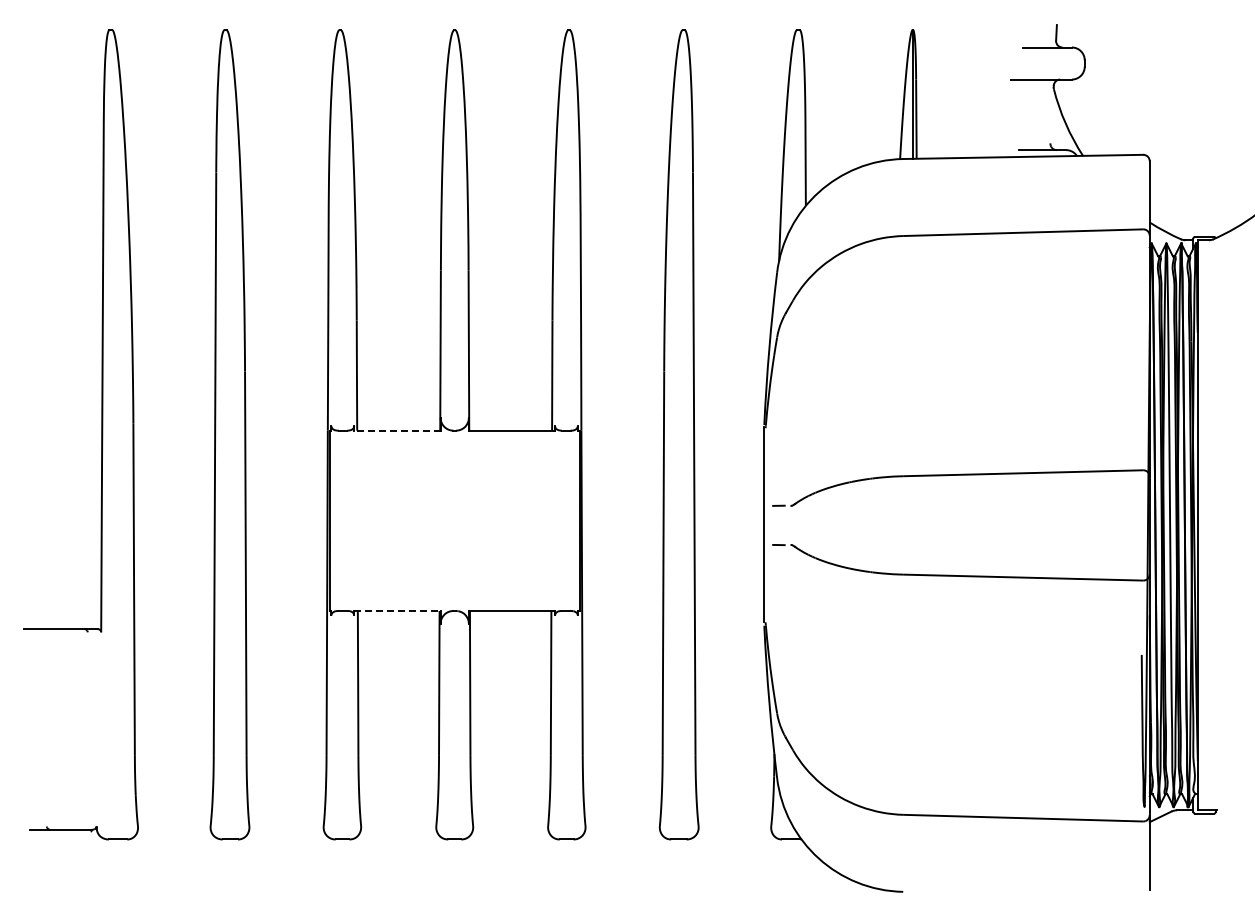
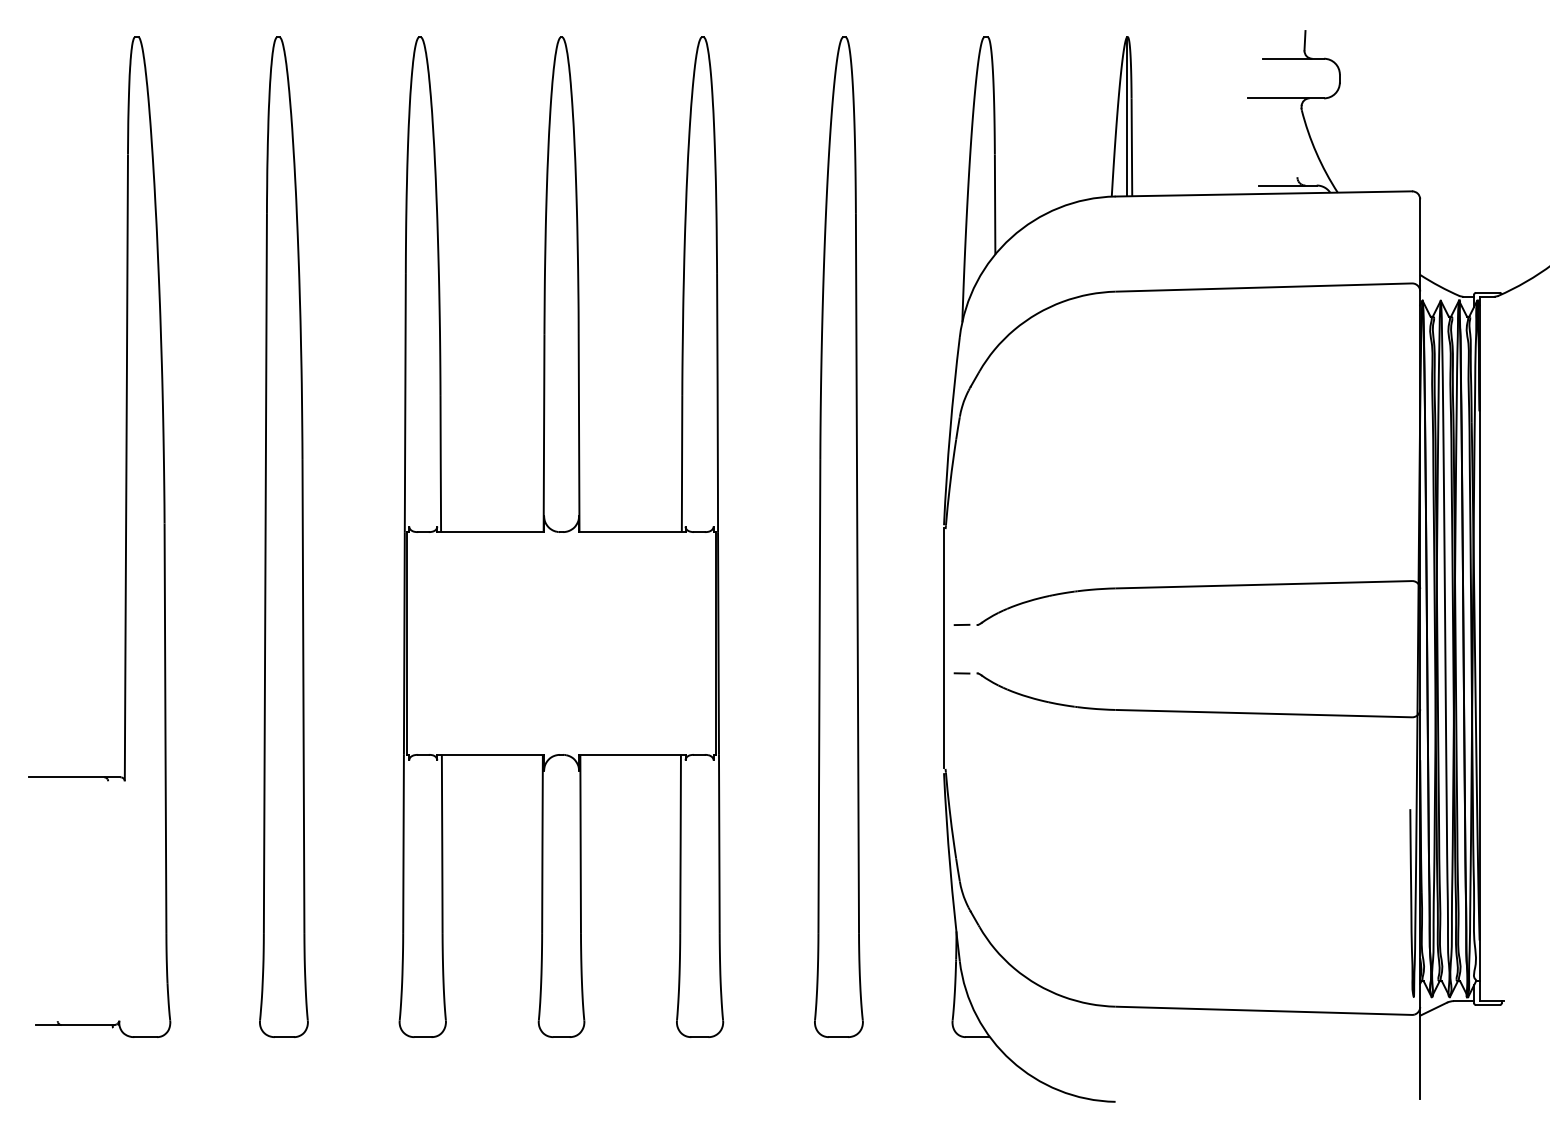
line: (396, 430) -> (489, 531), dashed -> solid
line: (397, 610) -> (490, 754), dashed -> solid

